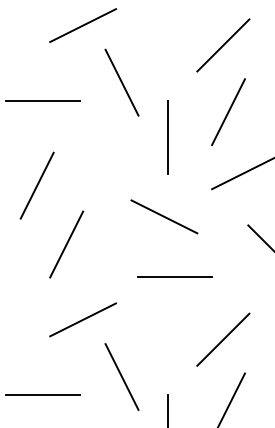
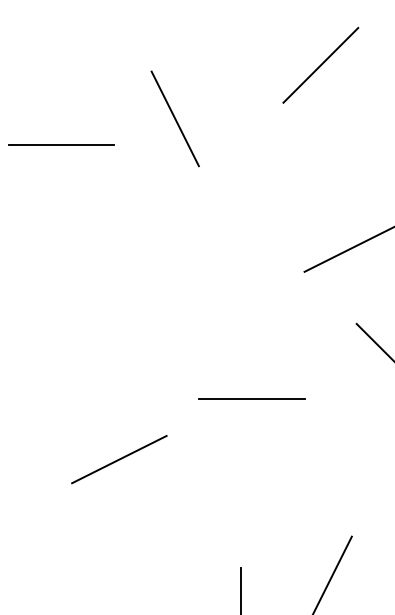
line: (83, 25) -> (119, 36), removed
line: (228, 112) -> (328, 161), removed
line: (167, 137) -> (240, 197), removed
line: (36, 185) -> (52, 266), removed
line: (164, 216) -> (236, 311), removed
line: (66, 244) -> (95, 351), removed
line: (223, 339) -> (321, 487), removed
line: (121, 376) -> (174, 540), removed
line: (42, 395) -> (61, 568), removed

